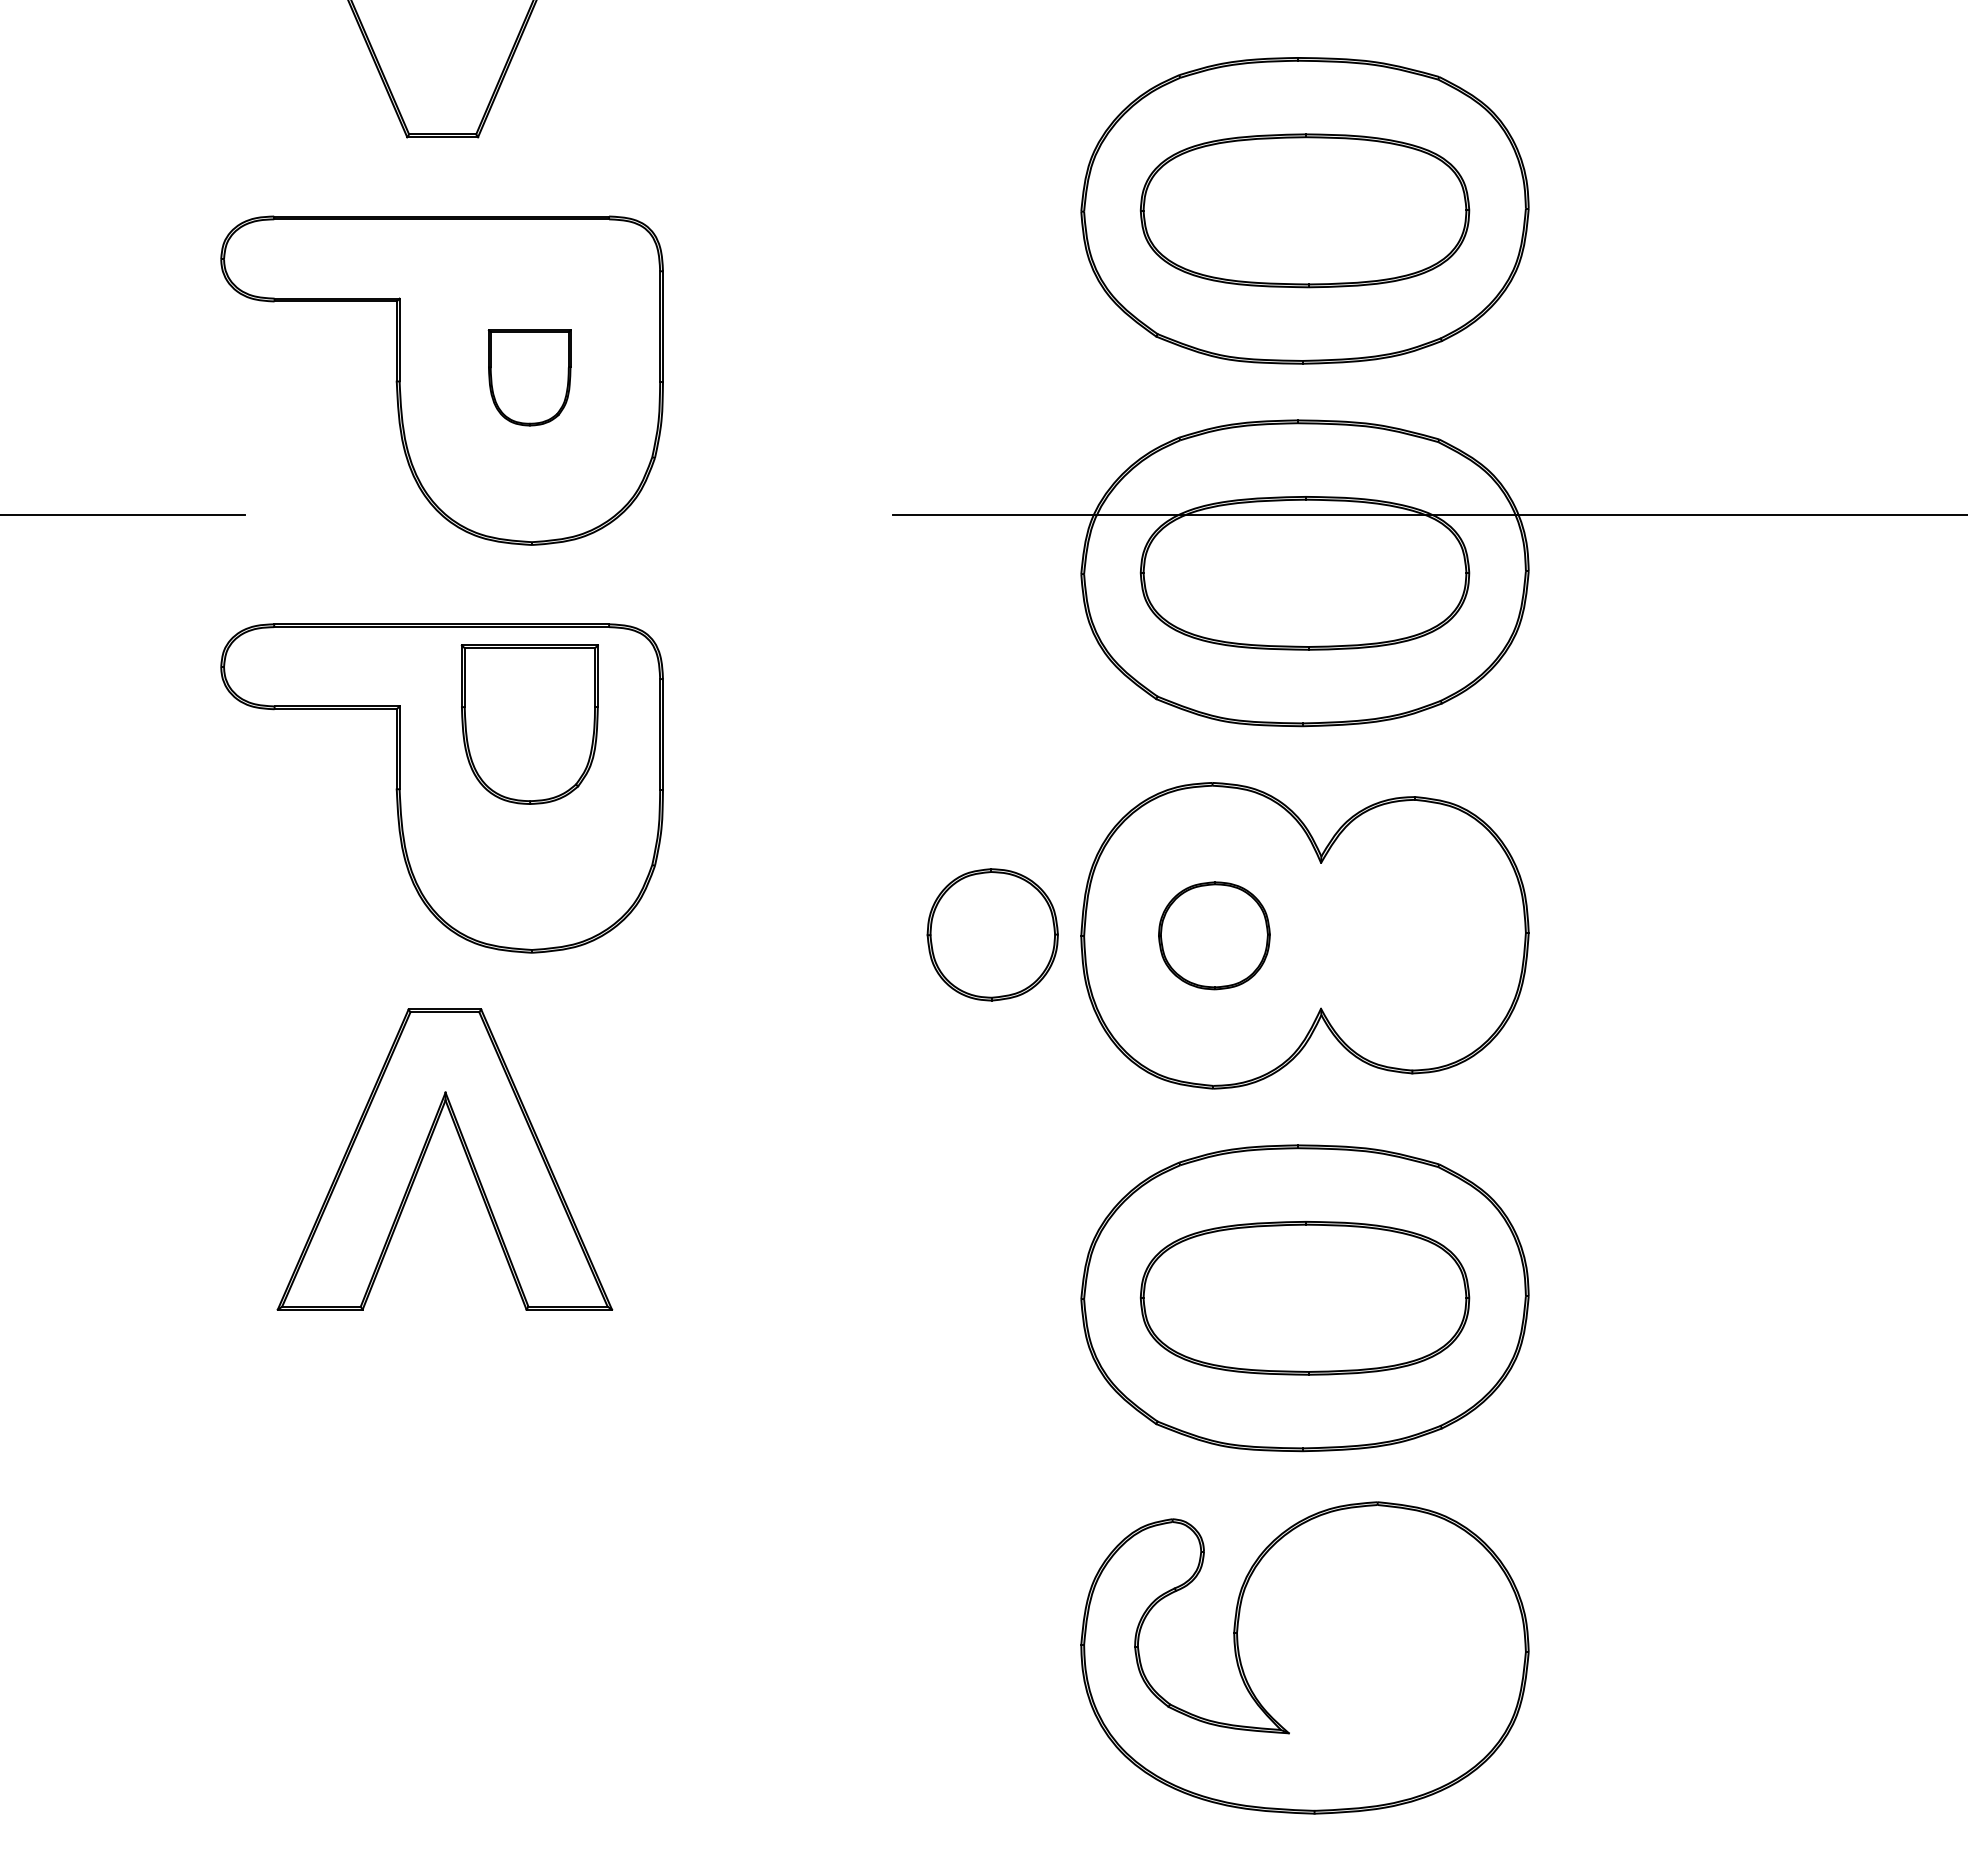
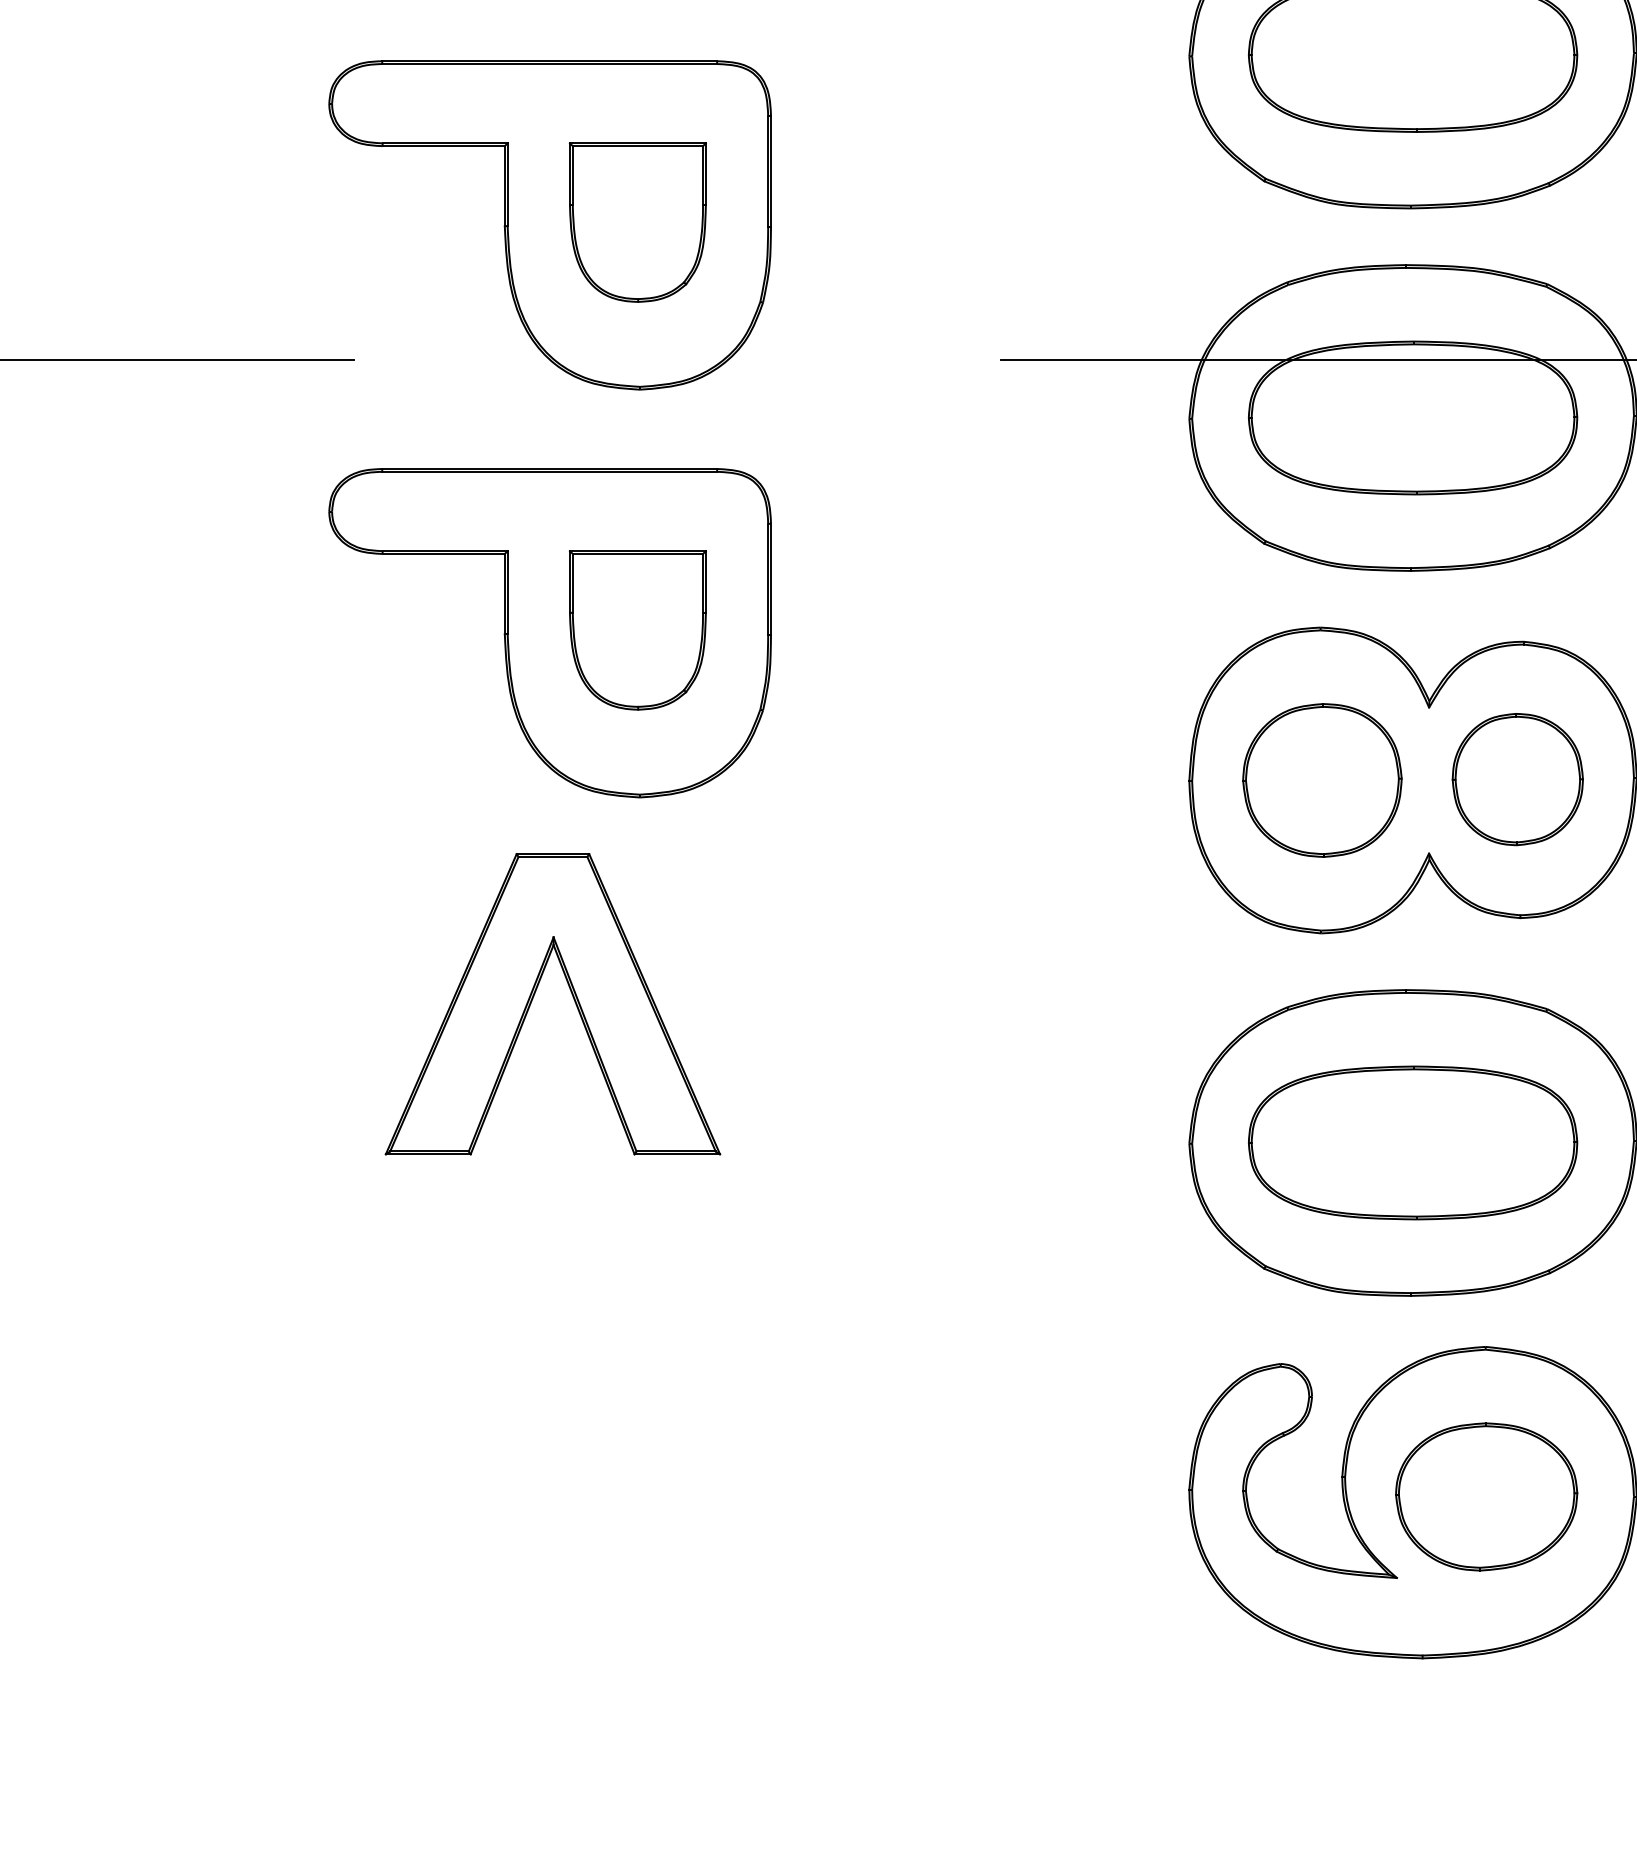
part: (529, 377) -> (637, 222), size x1.67
part: (529, 724) -> (637, 630), moved
part: (992, 934) -> (1517, 779), moved
part: (1214, 935) -> (1322, 780), size x1.43
part: (1378, 1651) -> (1486, 1496), added

